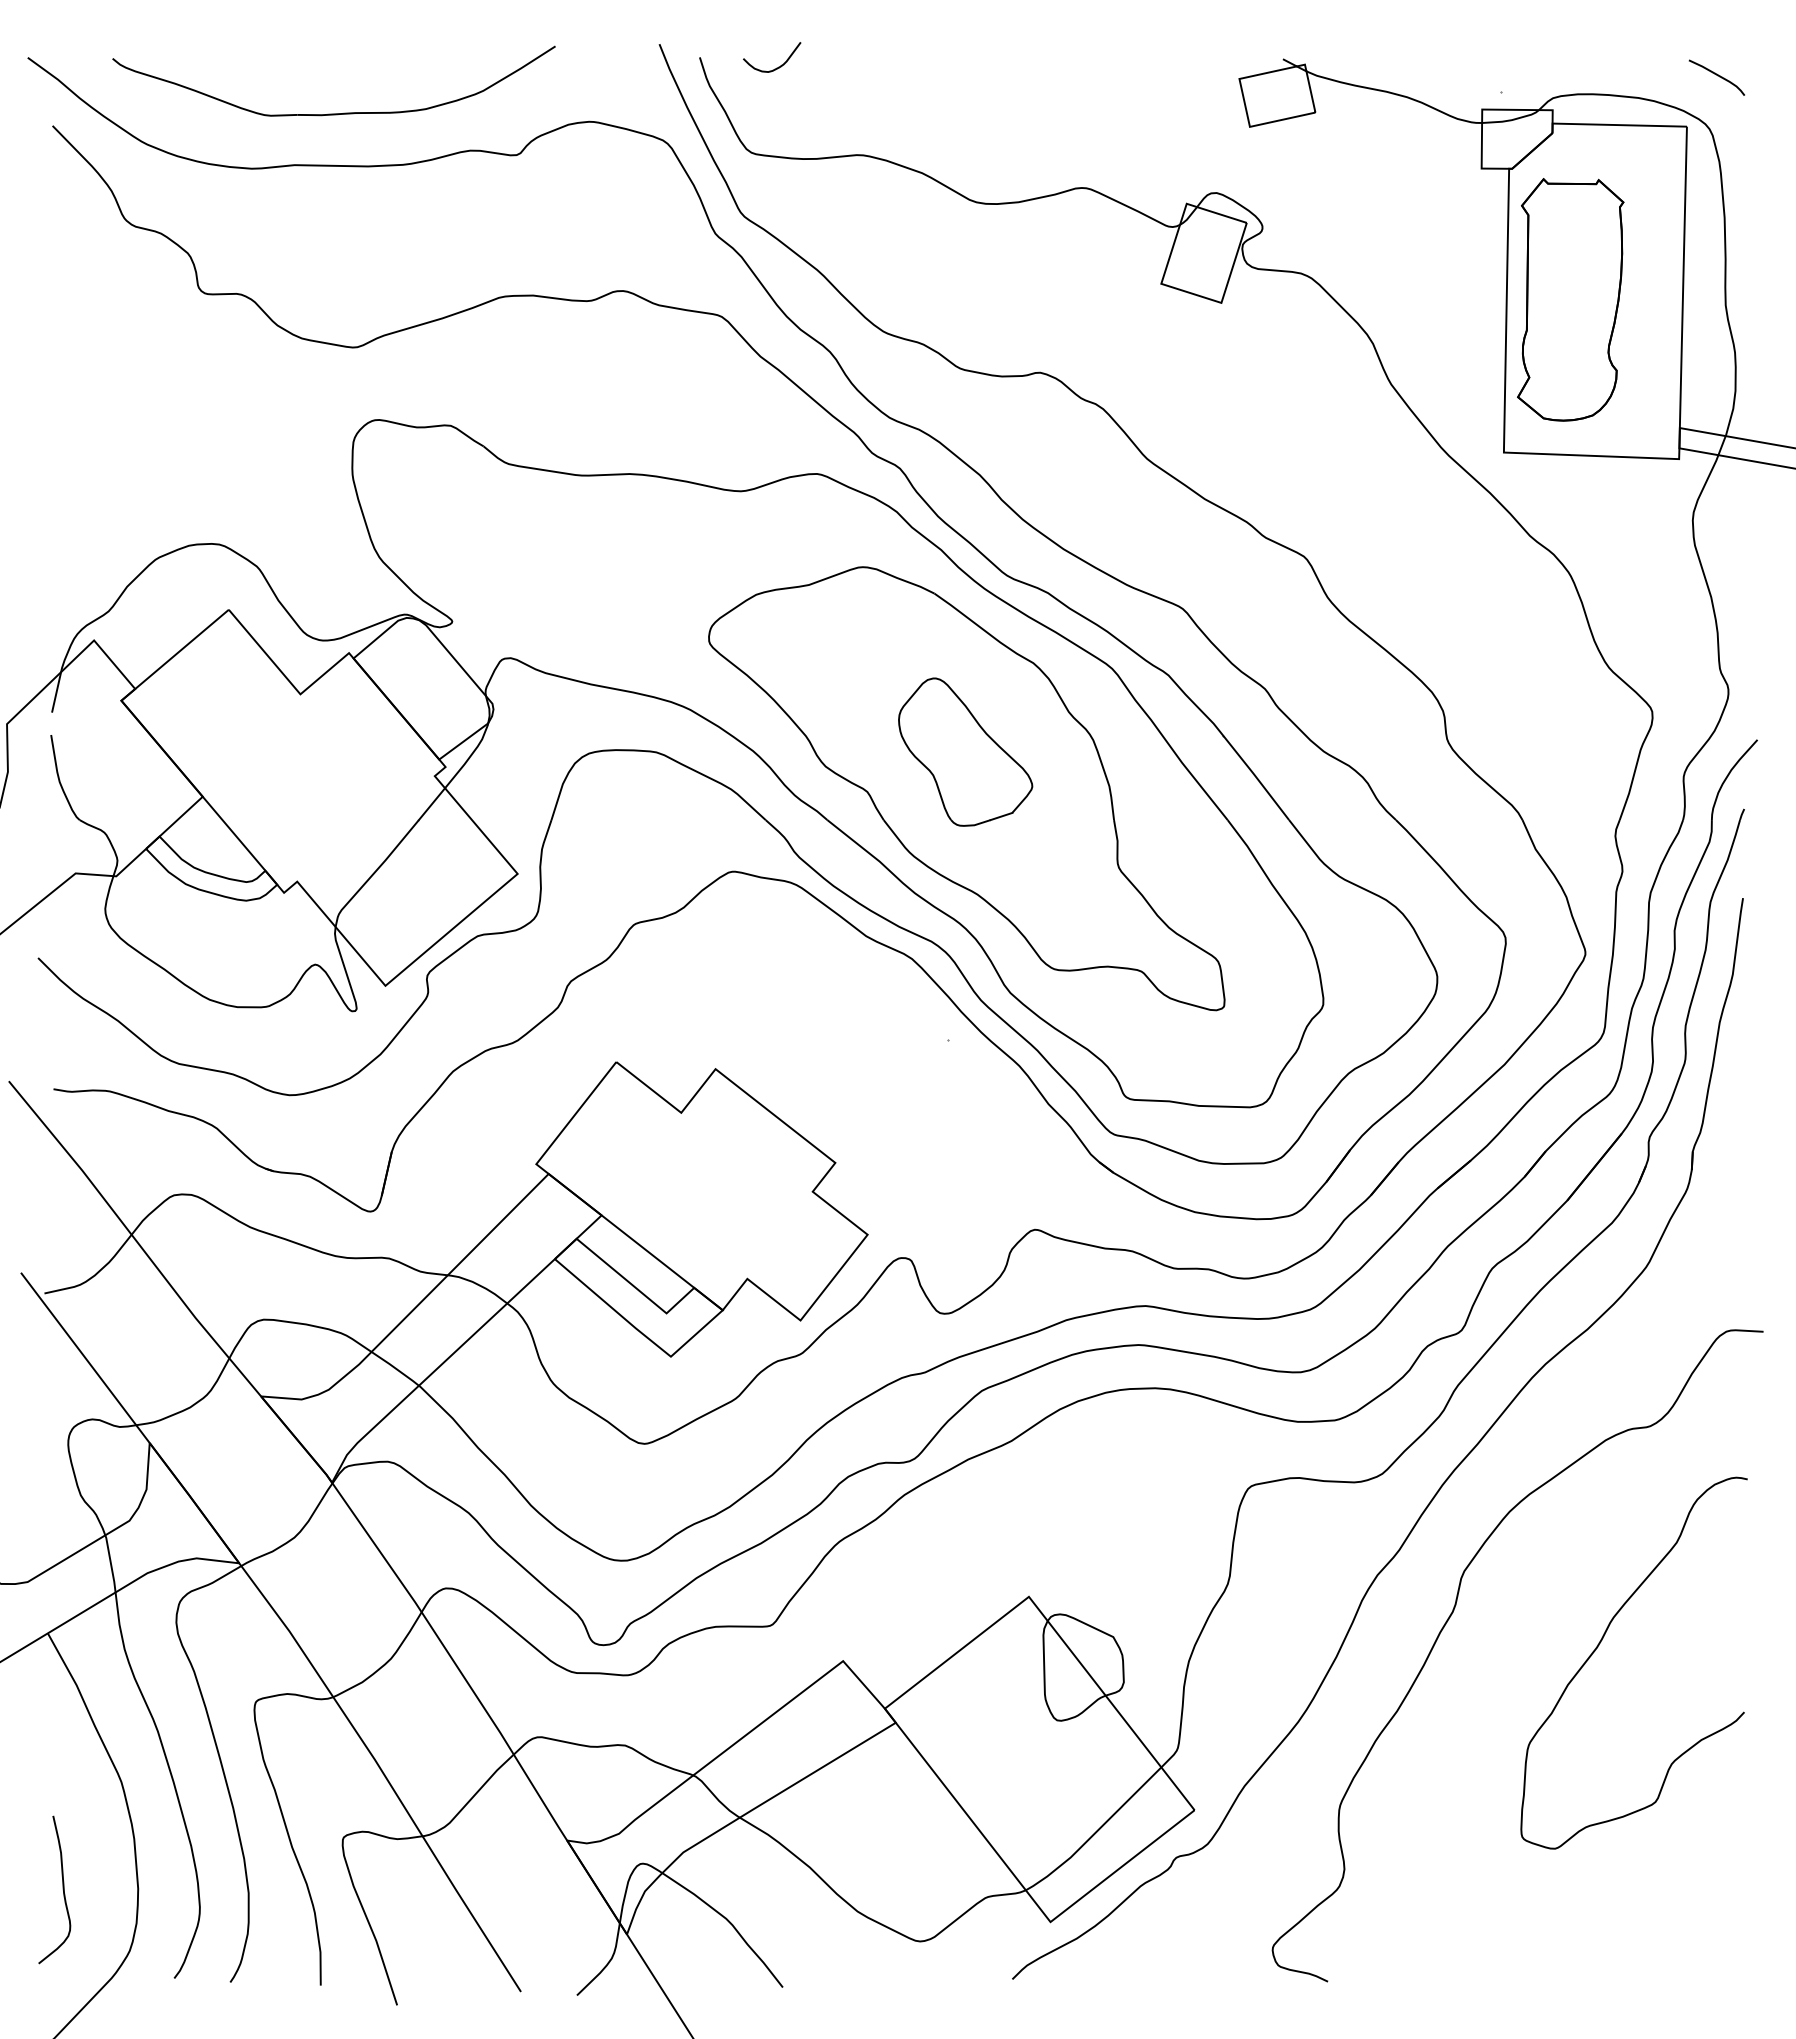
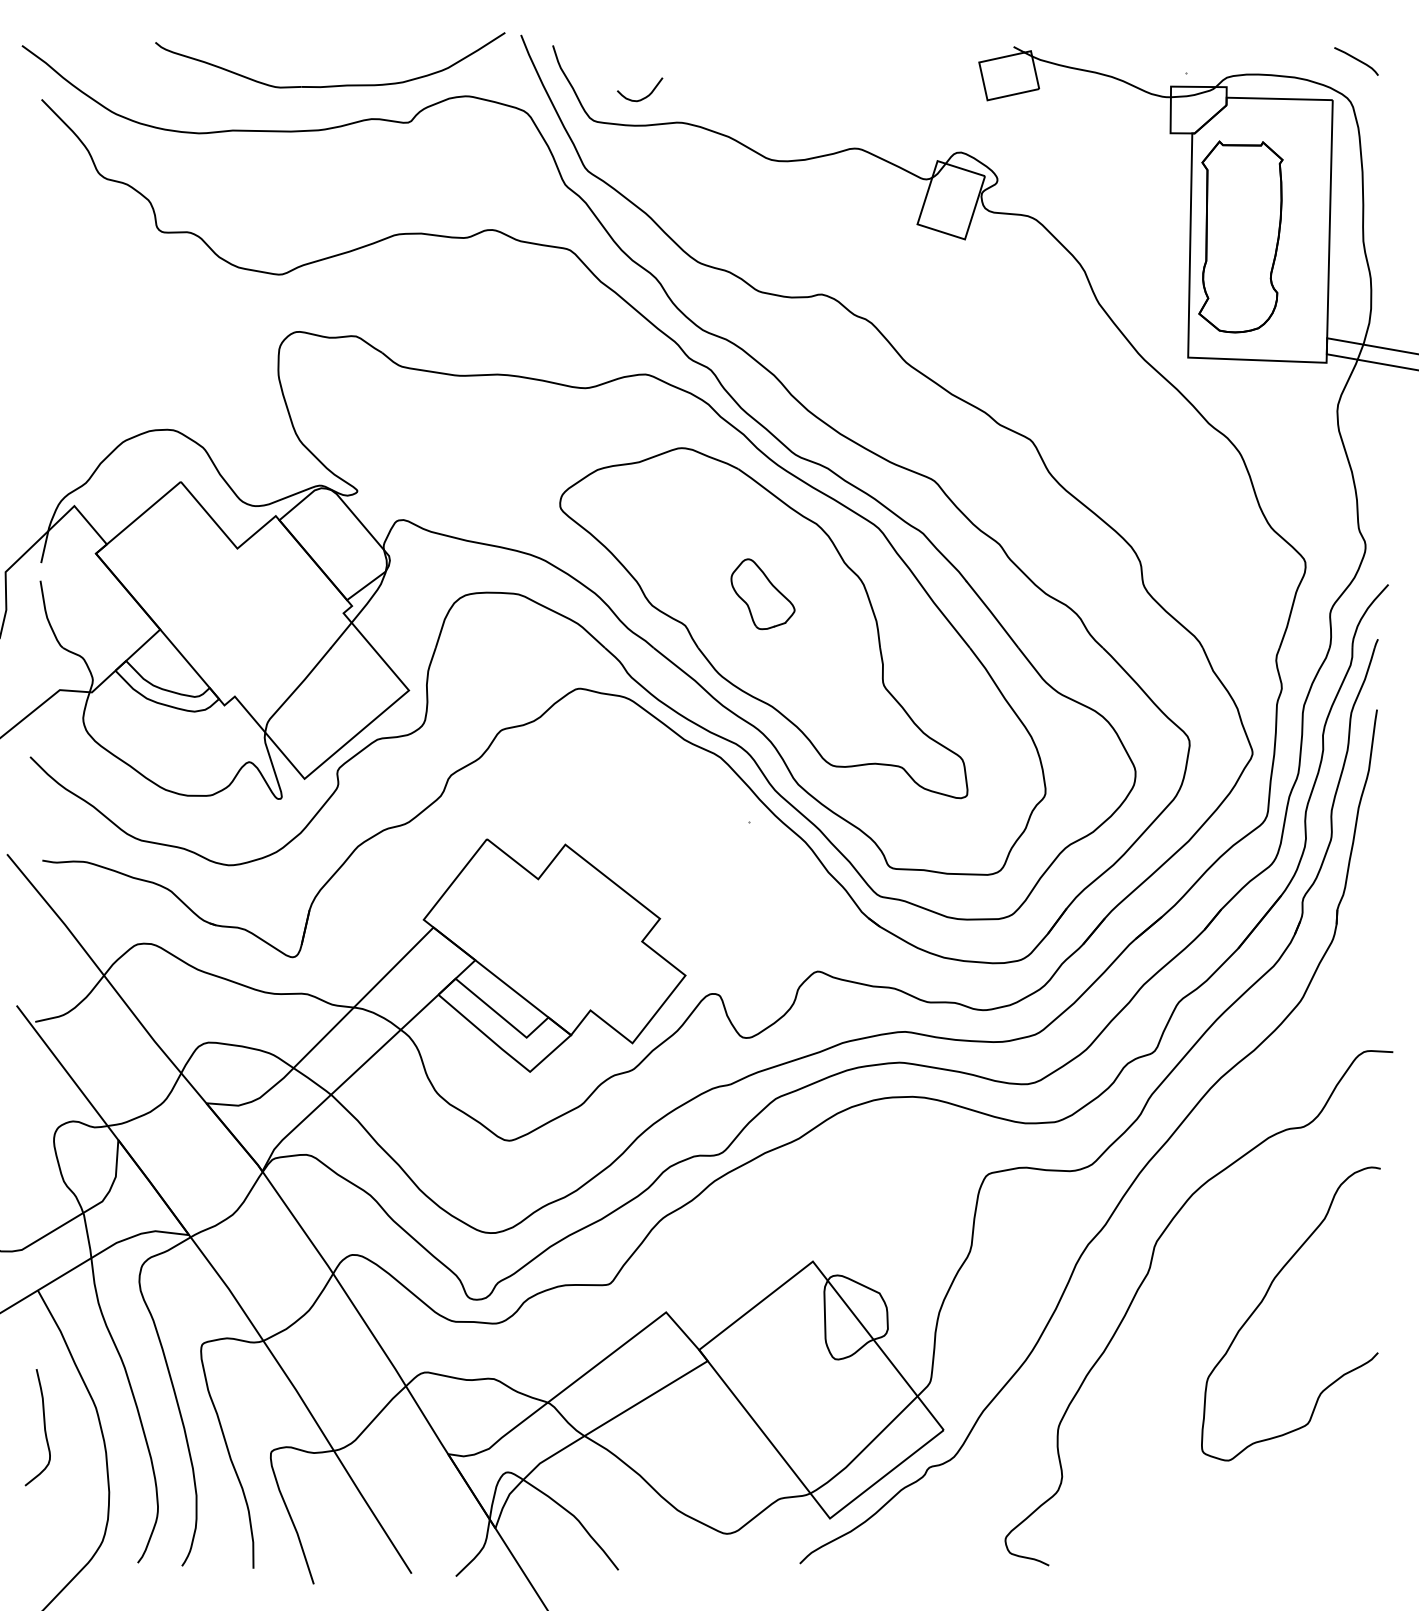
curve: (776, 67) -> (643, 97), moved
part: (333, 113) -> (329, 85), moved
part: (965, 751) -> (762, 593), size x0.6
curve: (62, 1889) -> (43, 1427), moved

